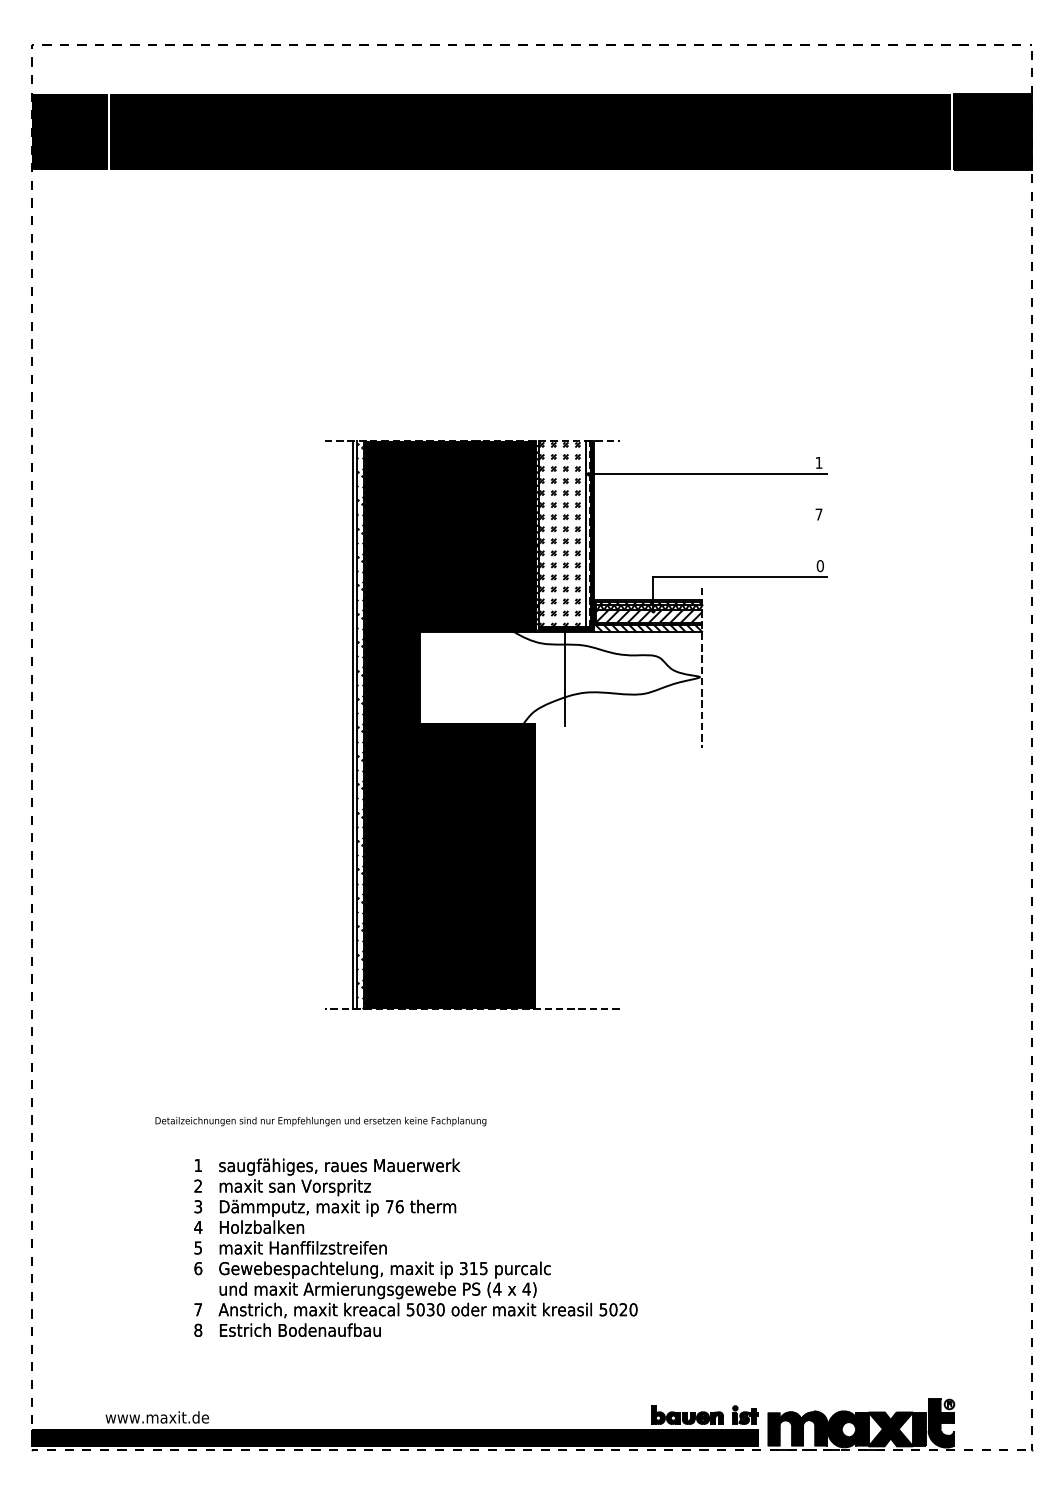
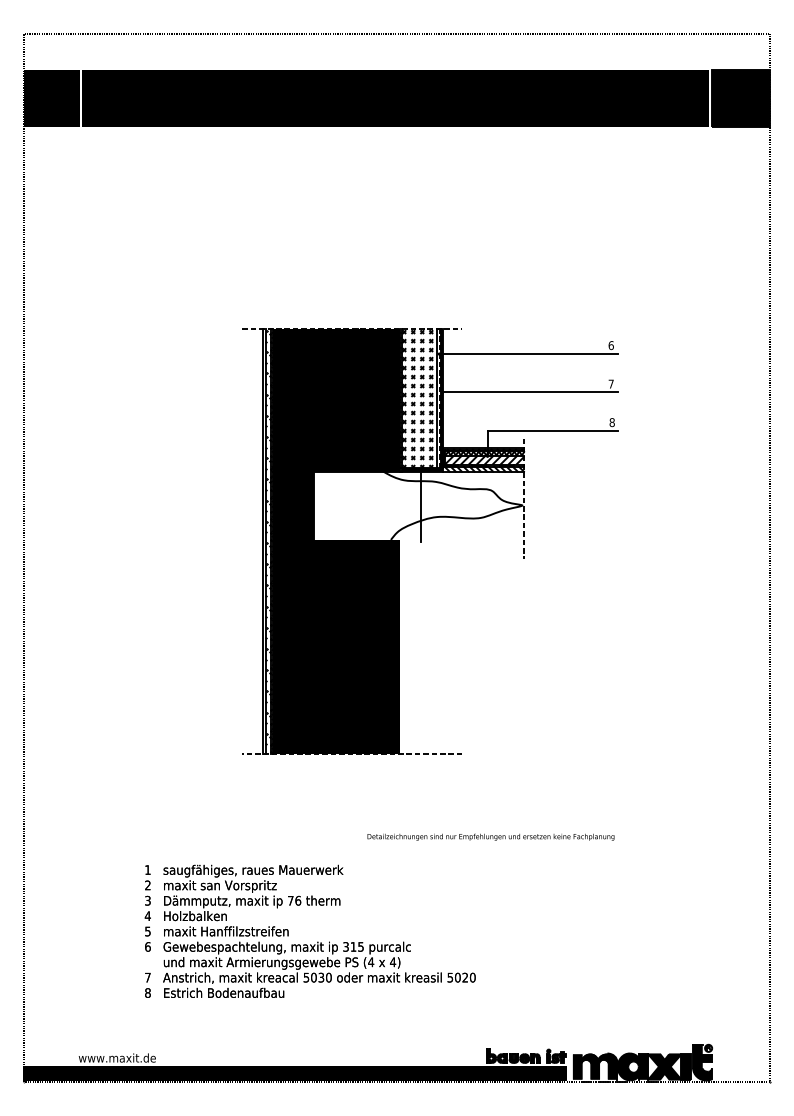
text: (818, 462) -> (610, 345), 1 -> 6
line: (709, 525) -> (529, 392), added
text: (819, 565) -> (611, 422), 0 -> 8
text: (320, 1121) -> (490, 837), moved

